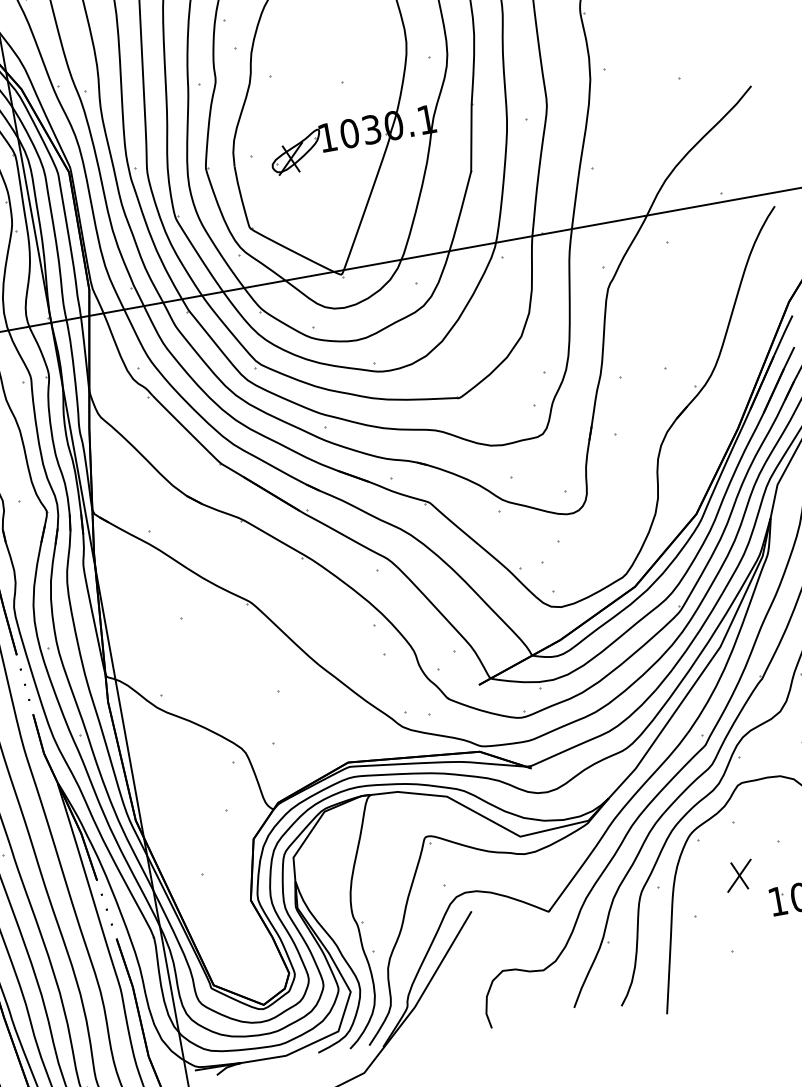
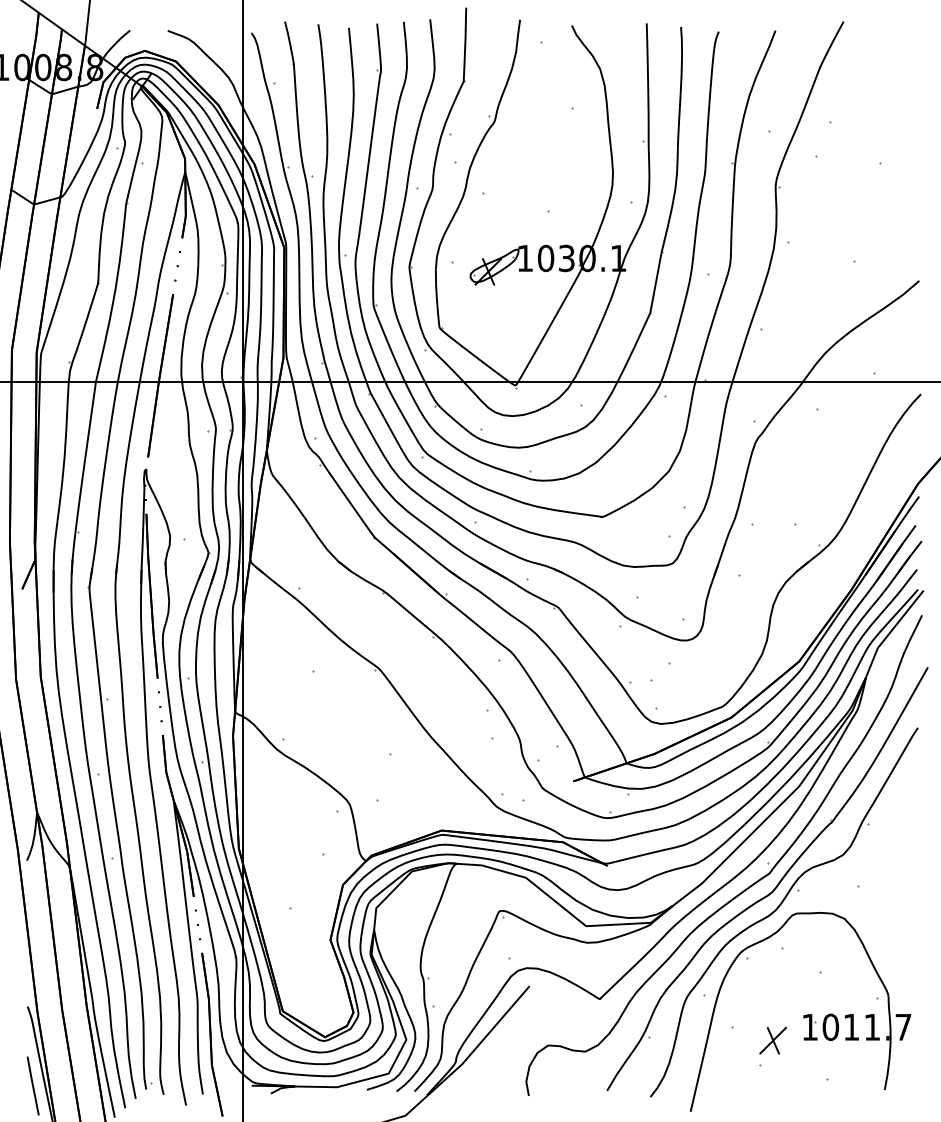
part: (738, 875) -> (772, 1040), moved

